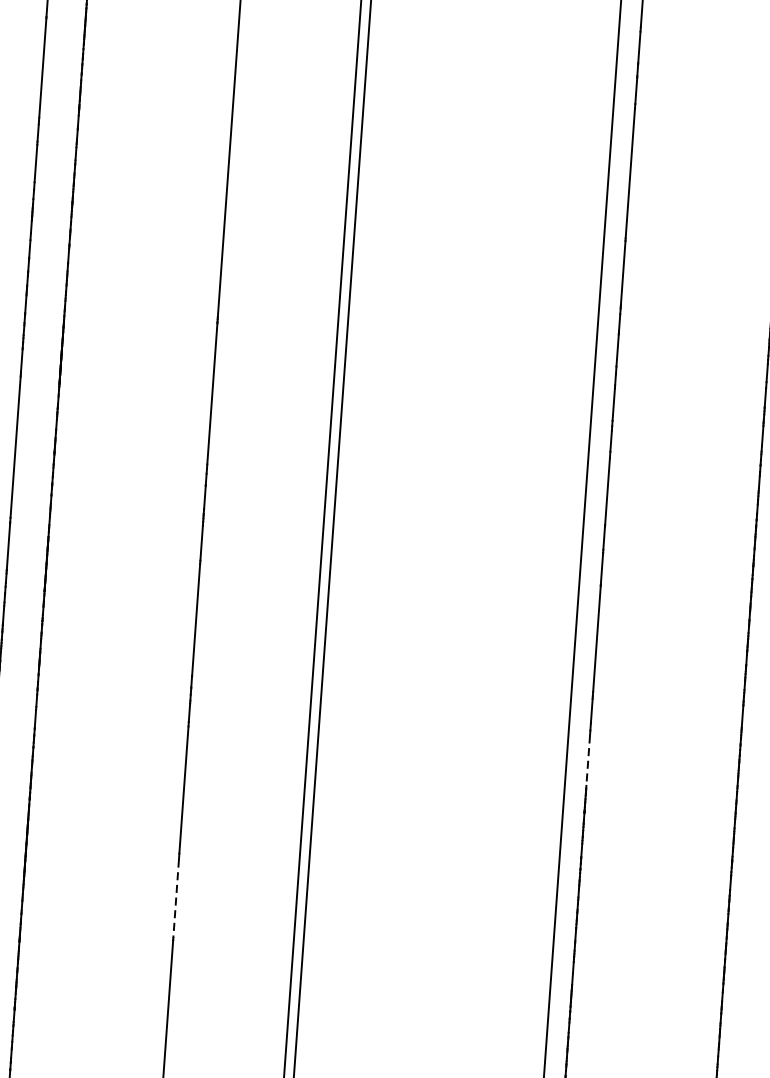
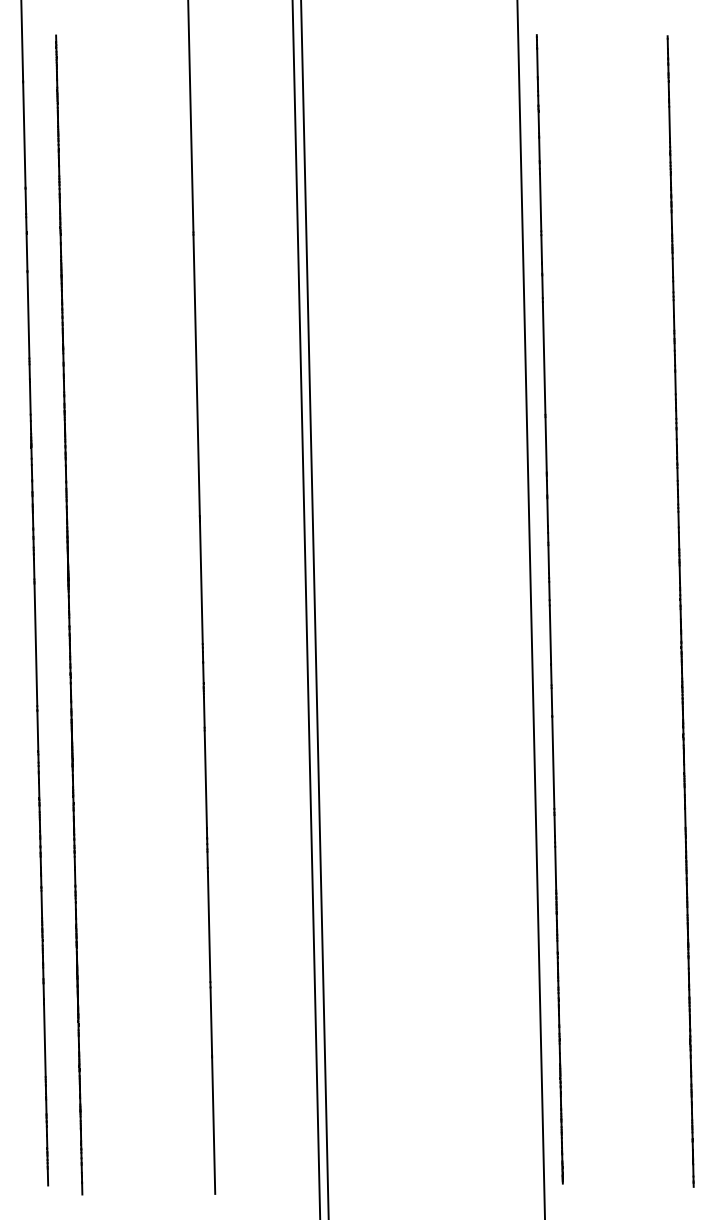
line: (587, 760) -> (555, 868), dashed -> solid
line: (176, 899) -> (211, 1022), dashed -> solid

